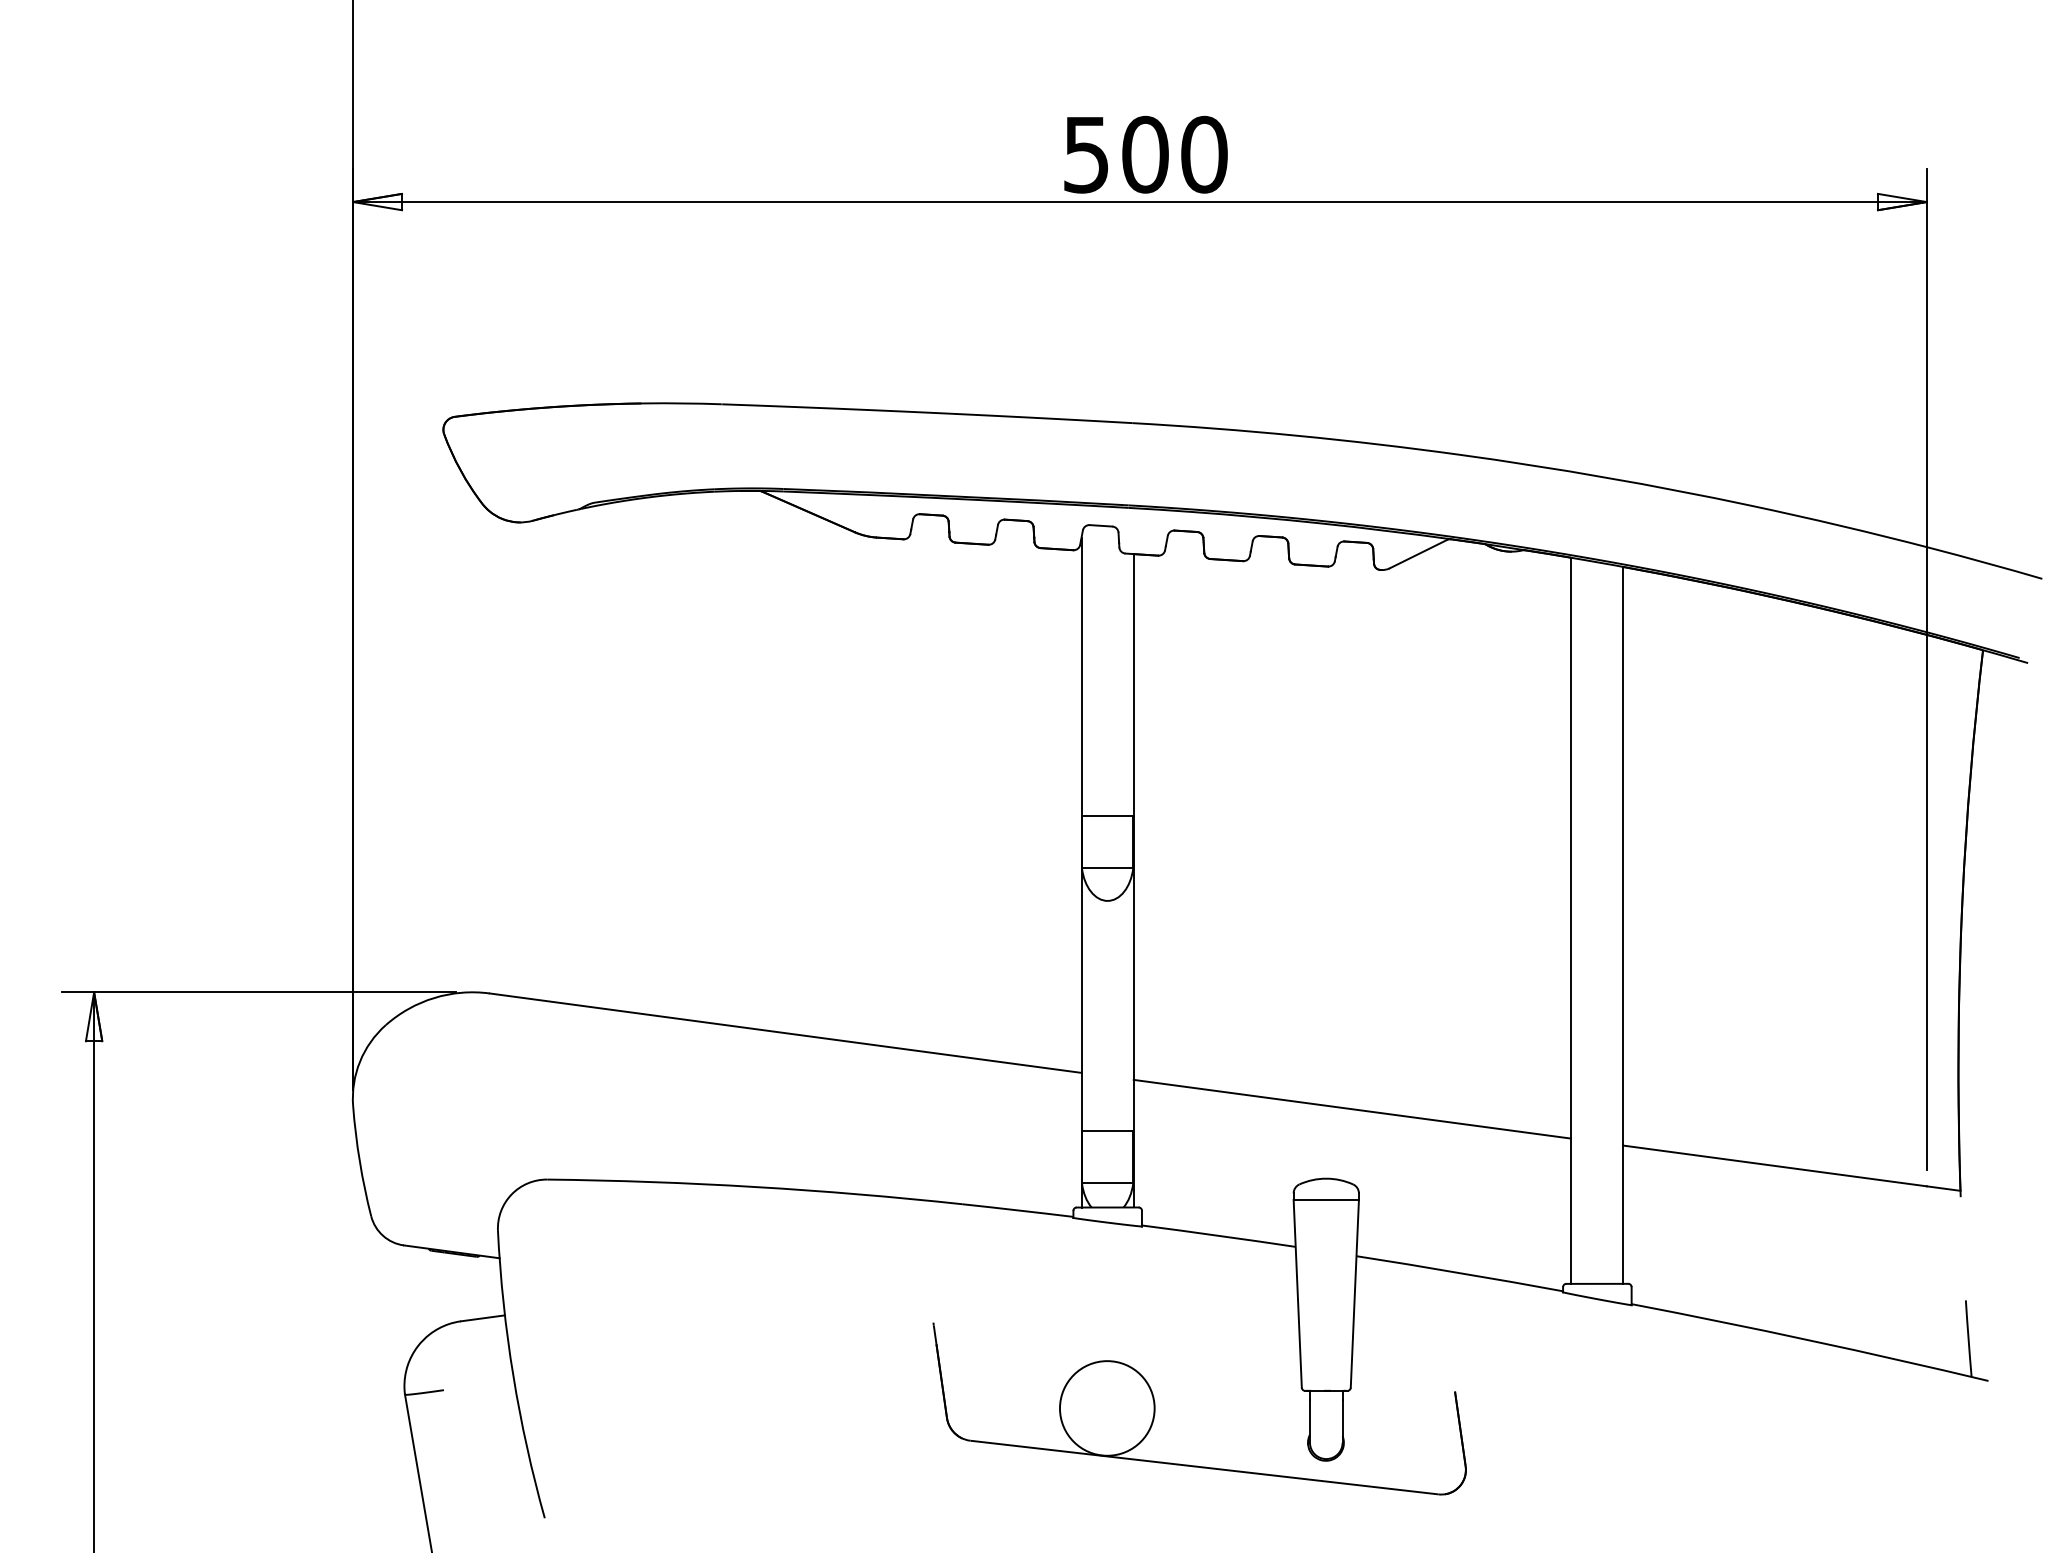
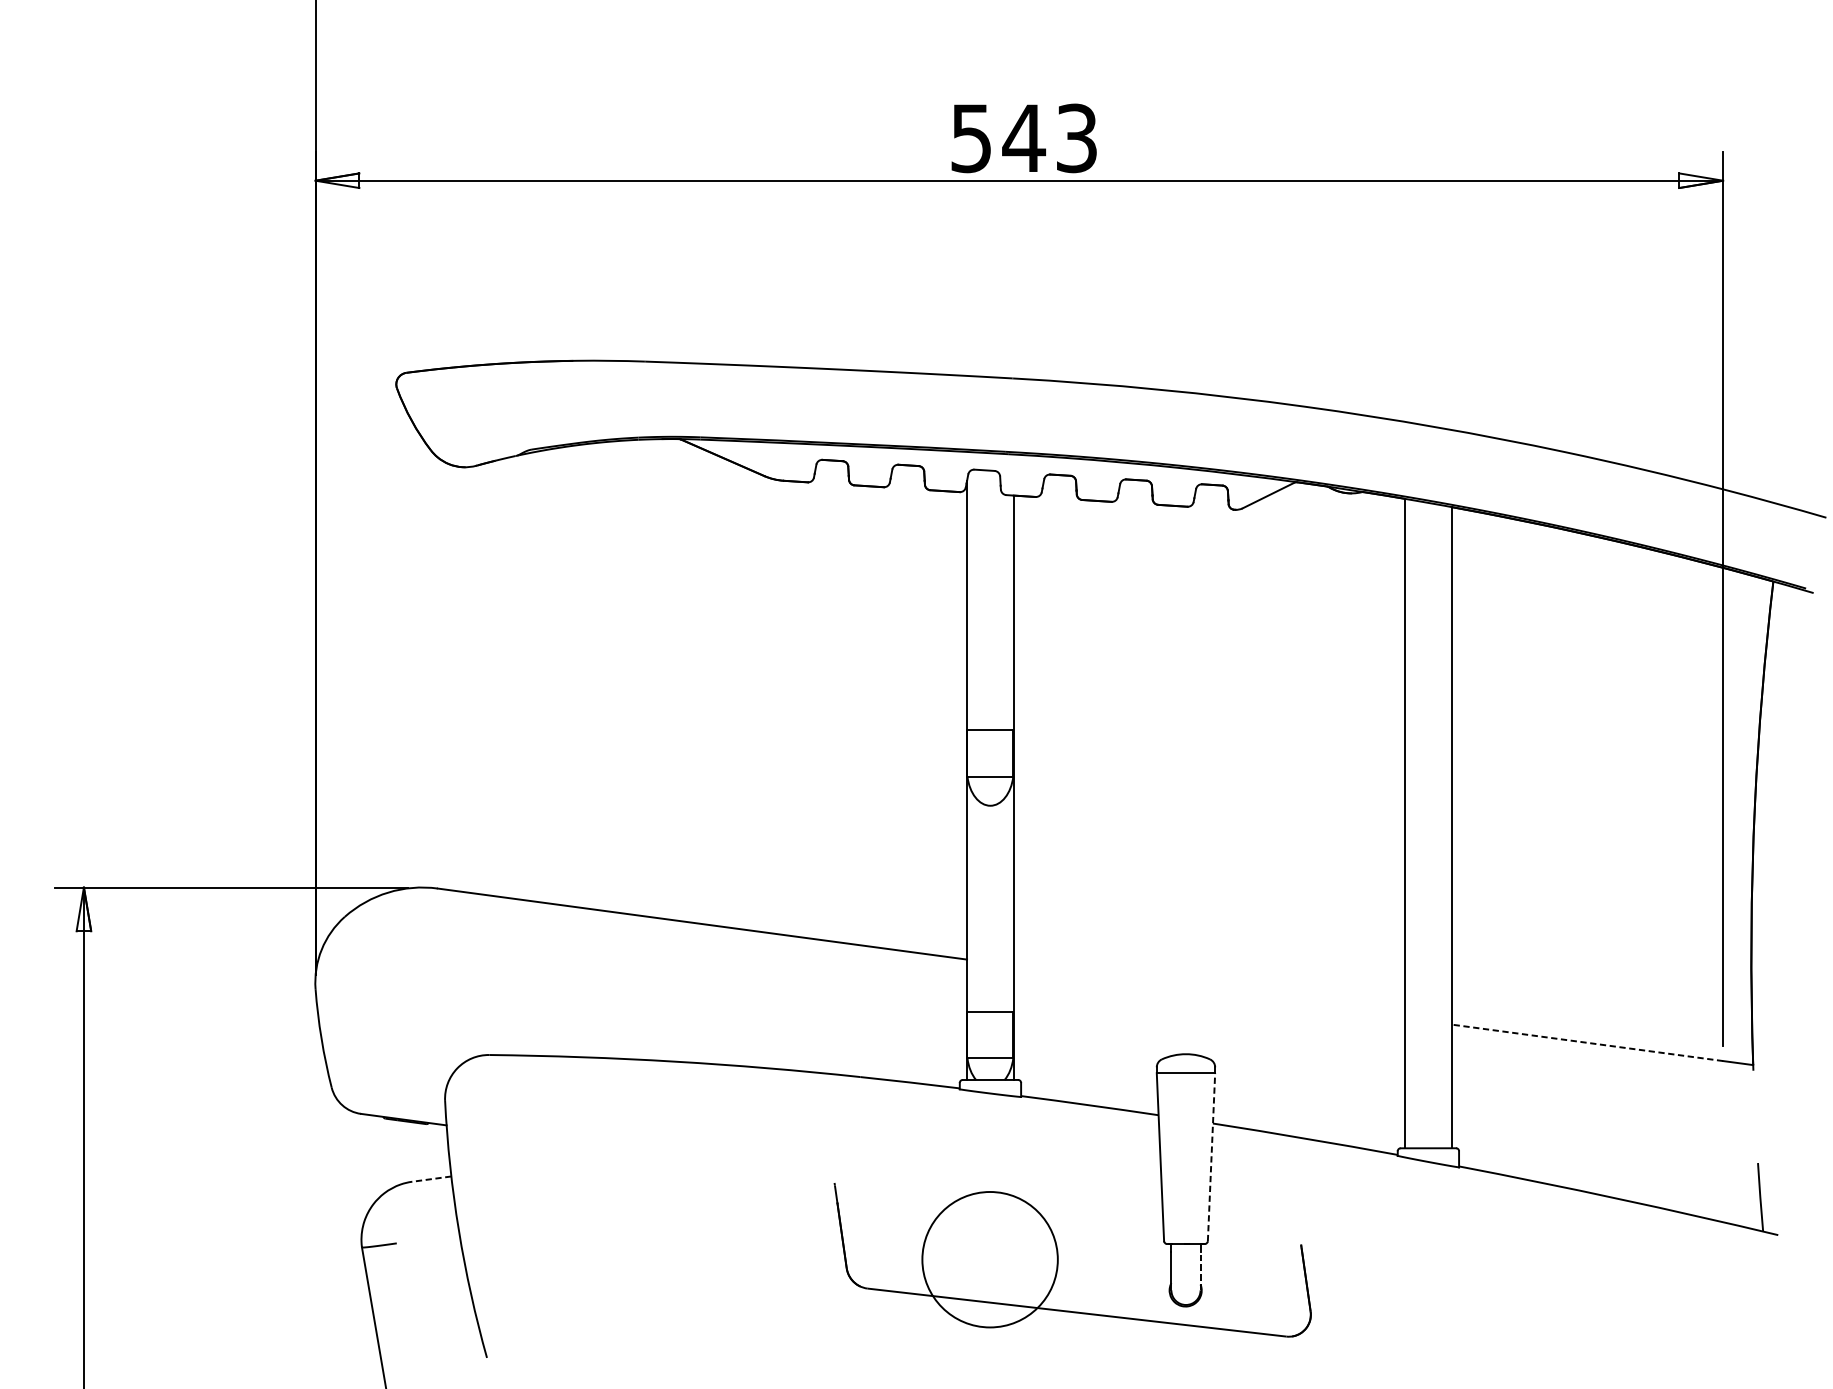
text: (1173, 154) -> (1049, 138), 500 -> 543
line: (1352, 1108) -> (1209, 991), removed
line: (1774, 1165) -> (1586, 1042), solid -> dashed
line: (1354, 1293) -> (1211, 1156), solid -> dashed
line: (482, 1318) -> (431, 1179), solid -> dashed
circle: (1106, 1408) -> (989, 1259), size x1.6
line: (1342, 1421) -> (1200, 1271), solid -> dashed

